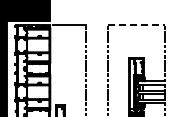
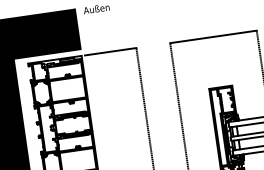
line: (136, 25) -> (213, 37), dashed -> solid

